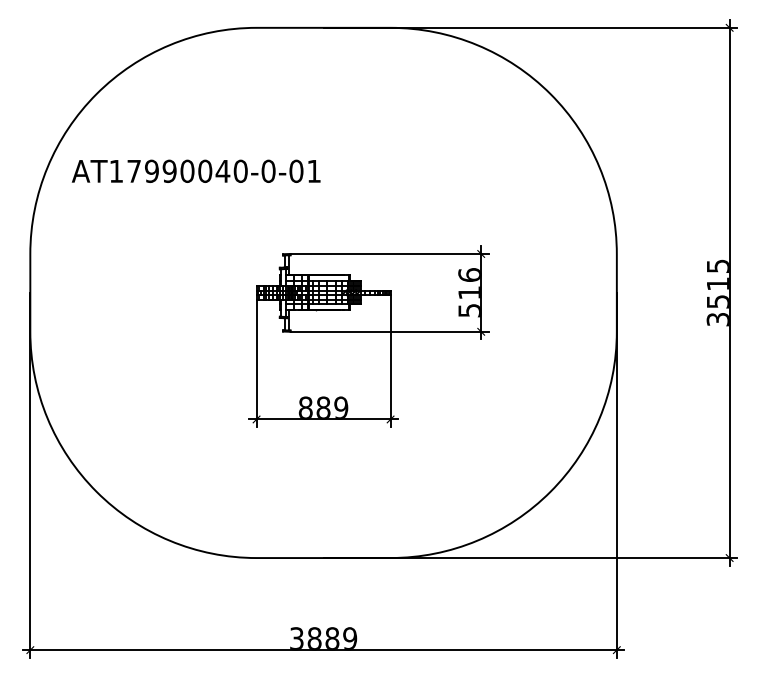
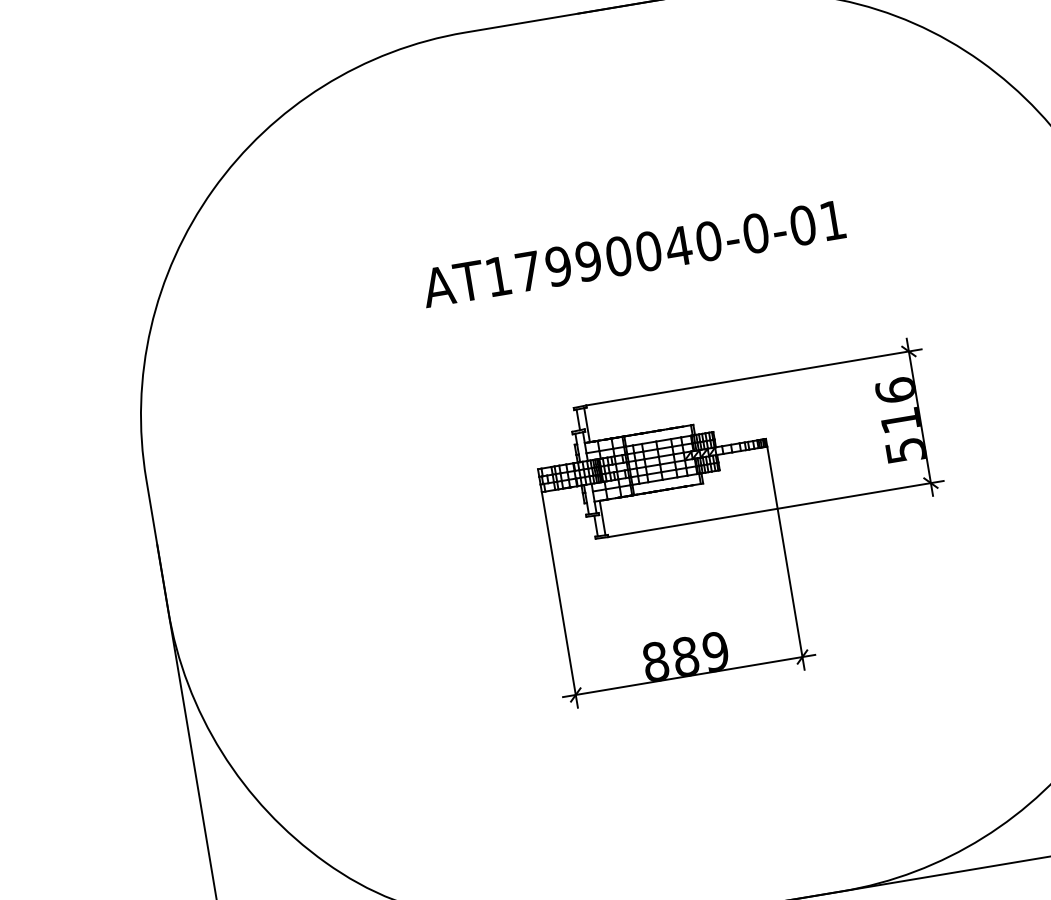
text: (195, 170) -> (632, 252), moved

